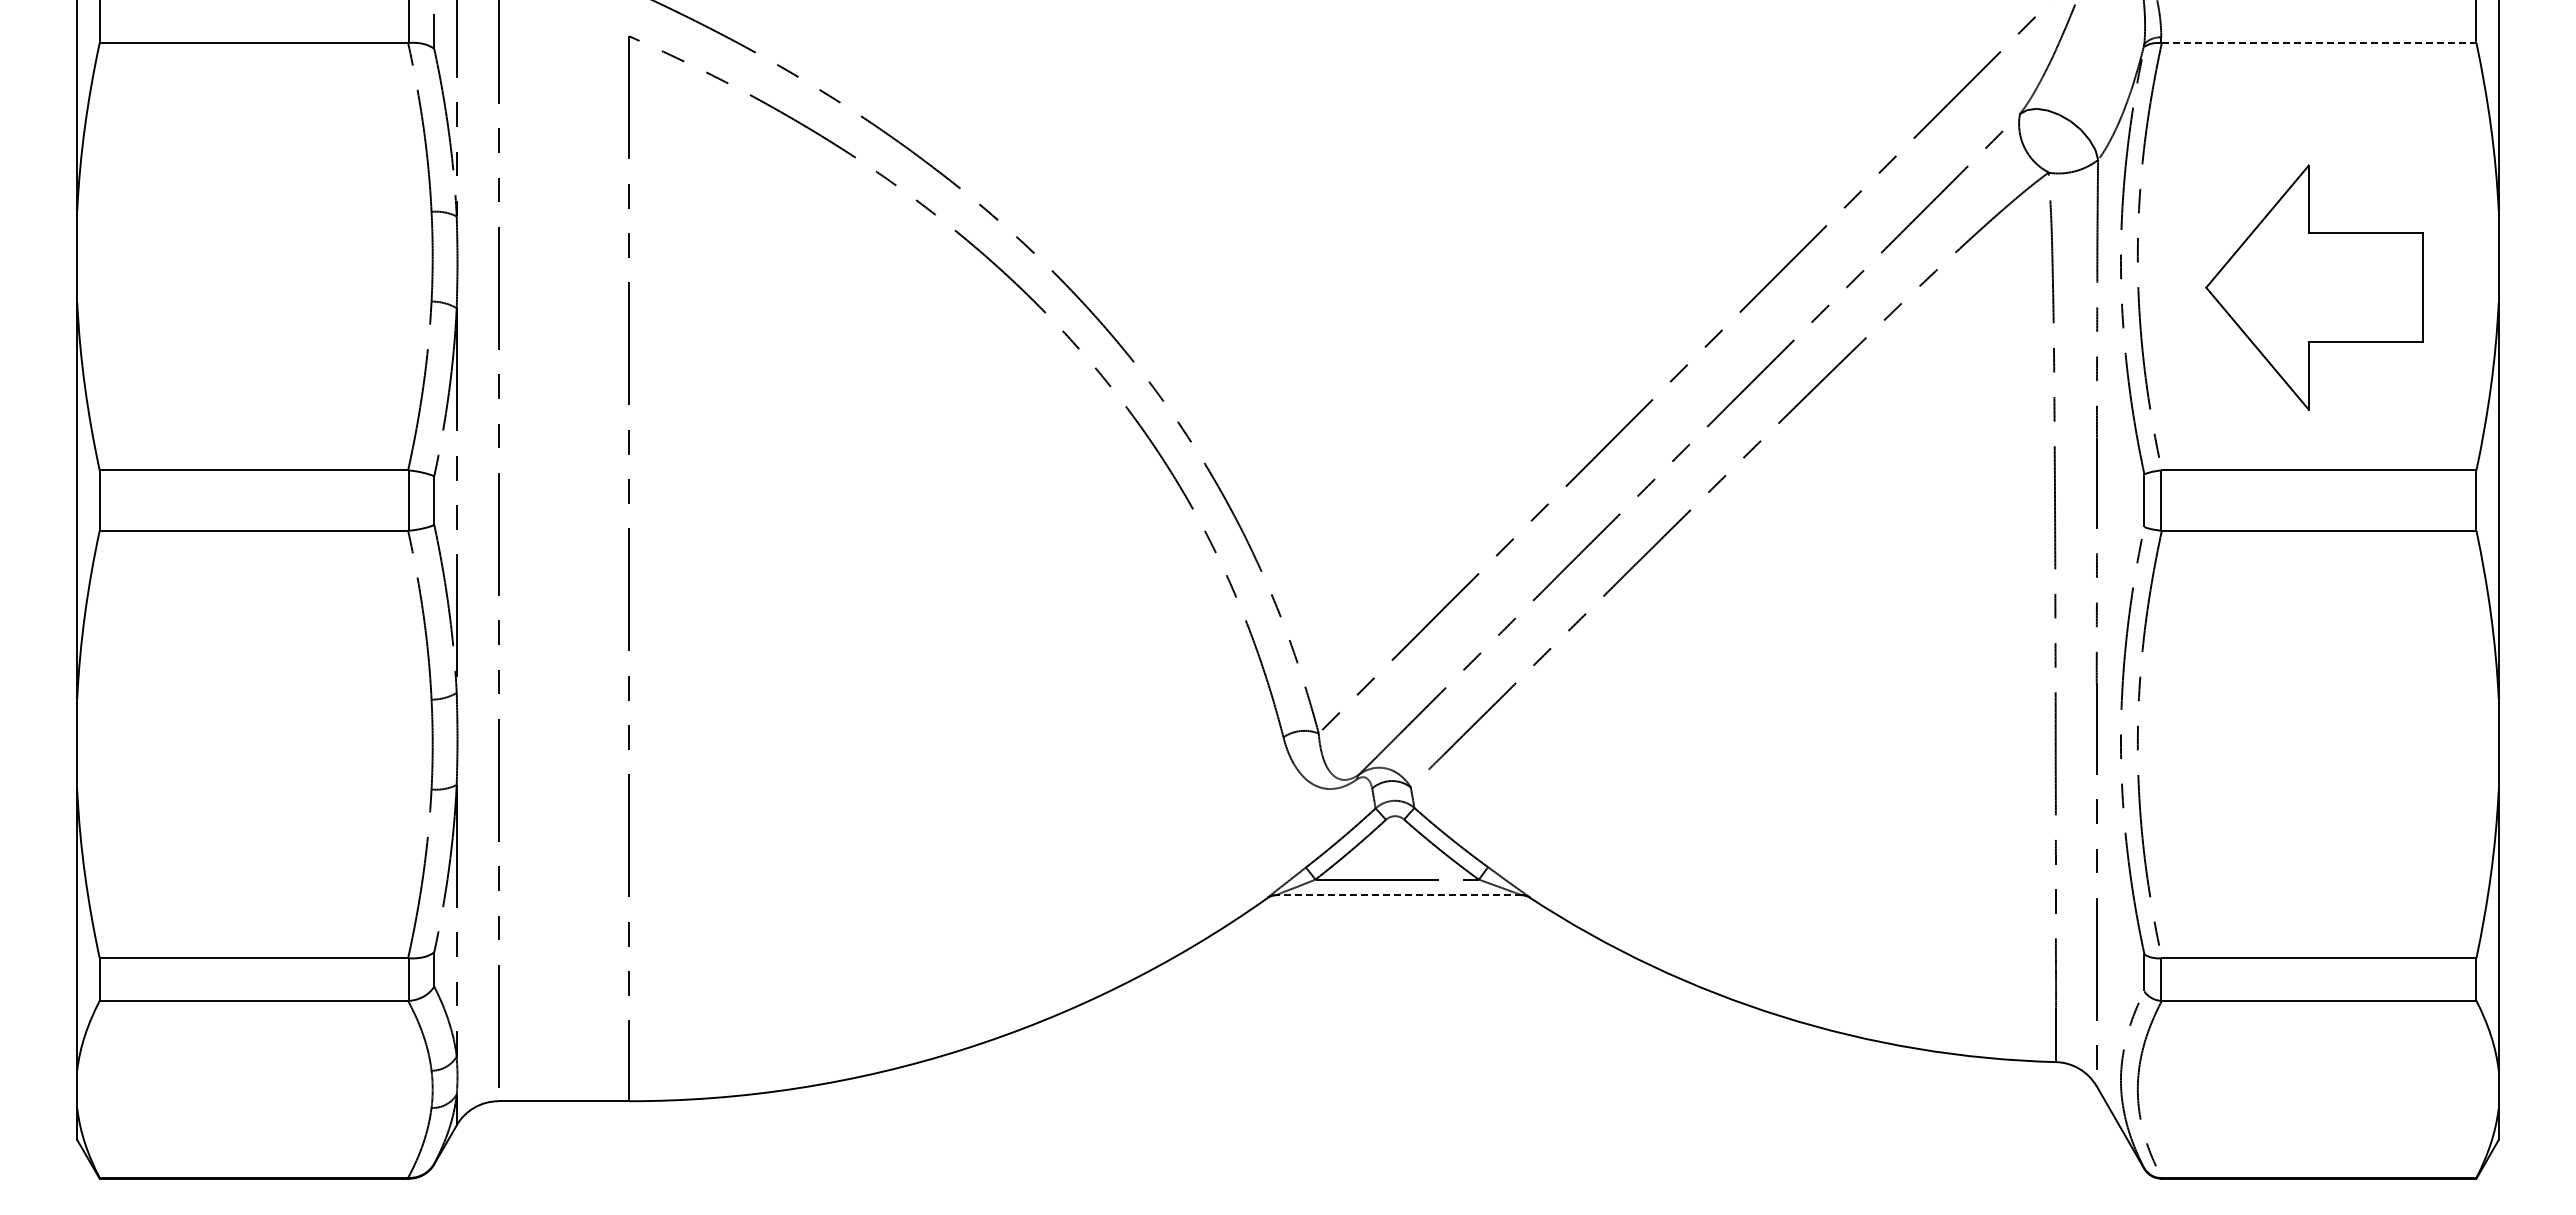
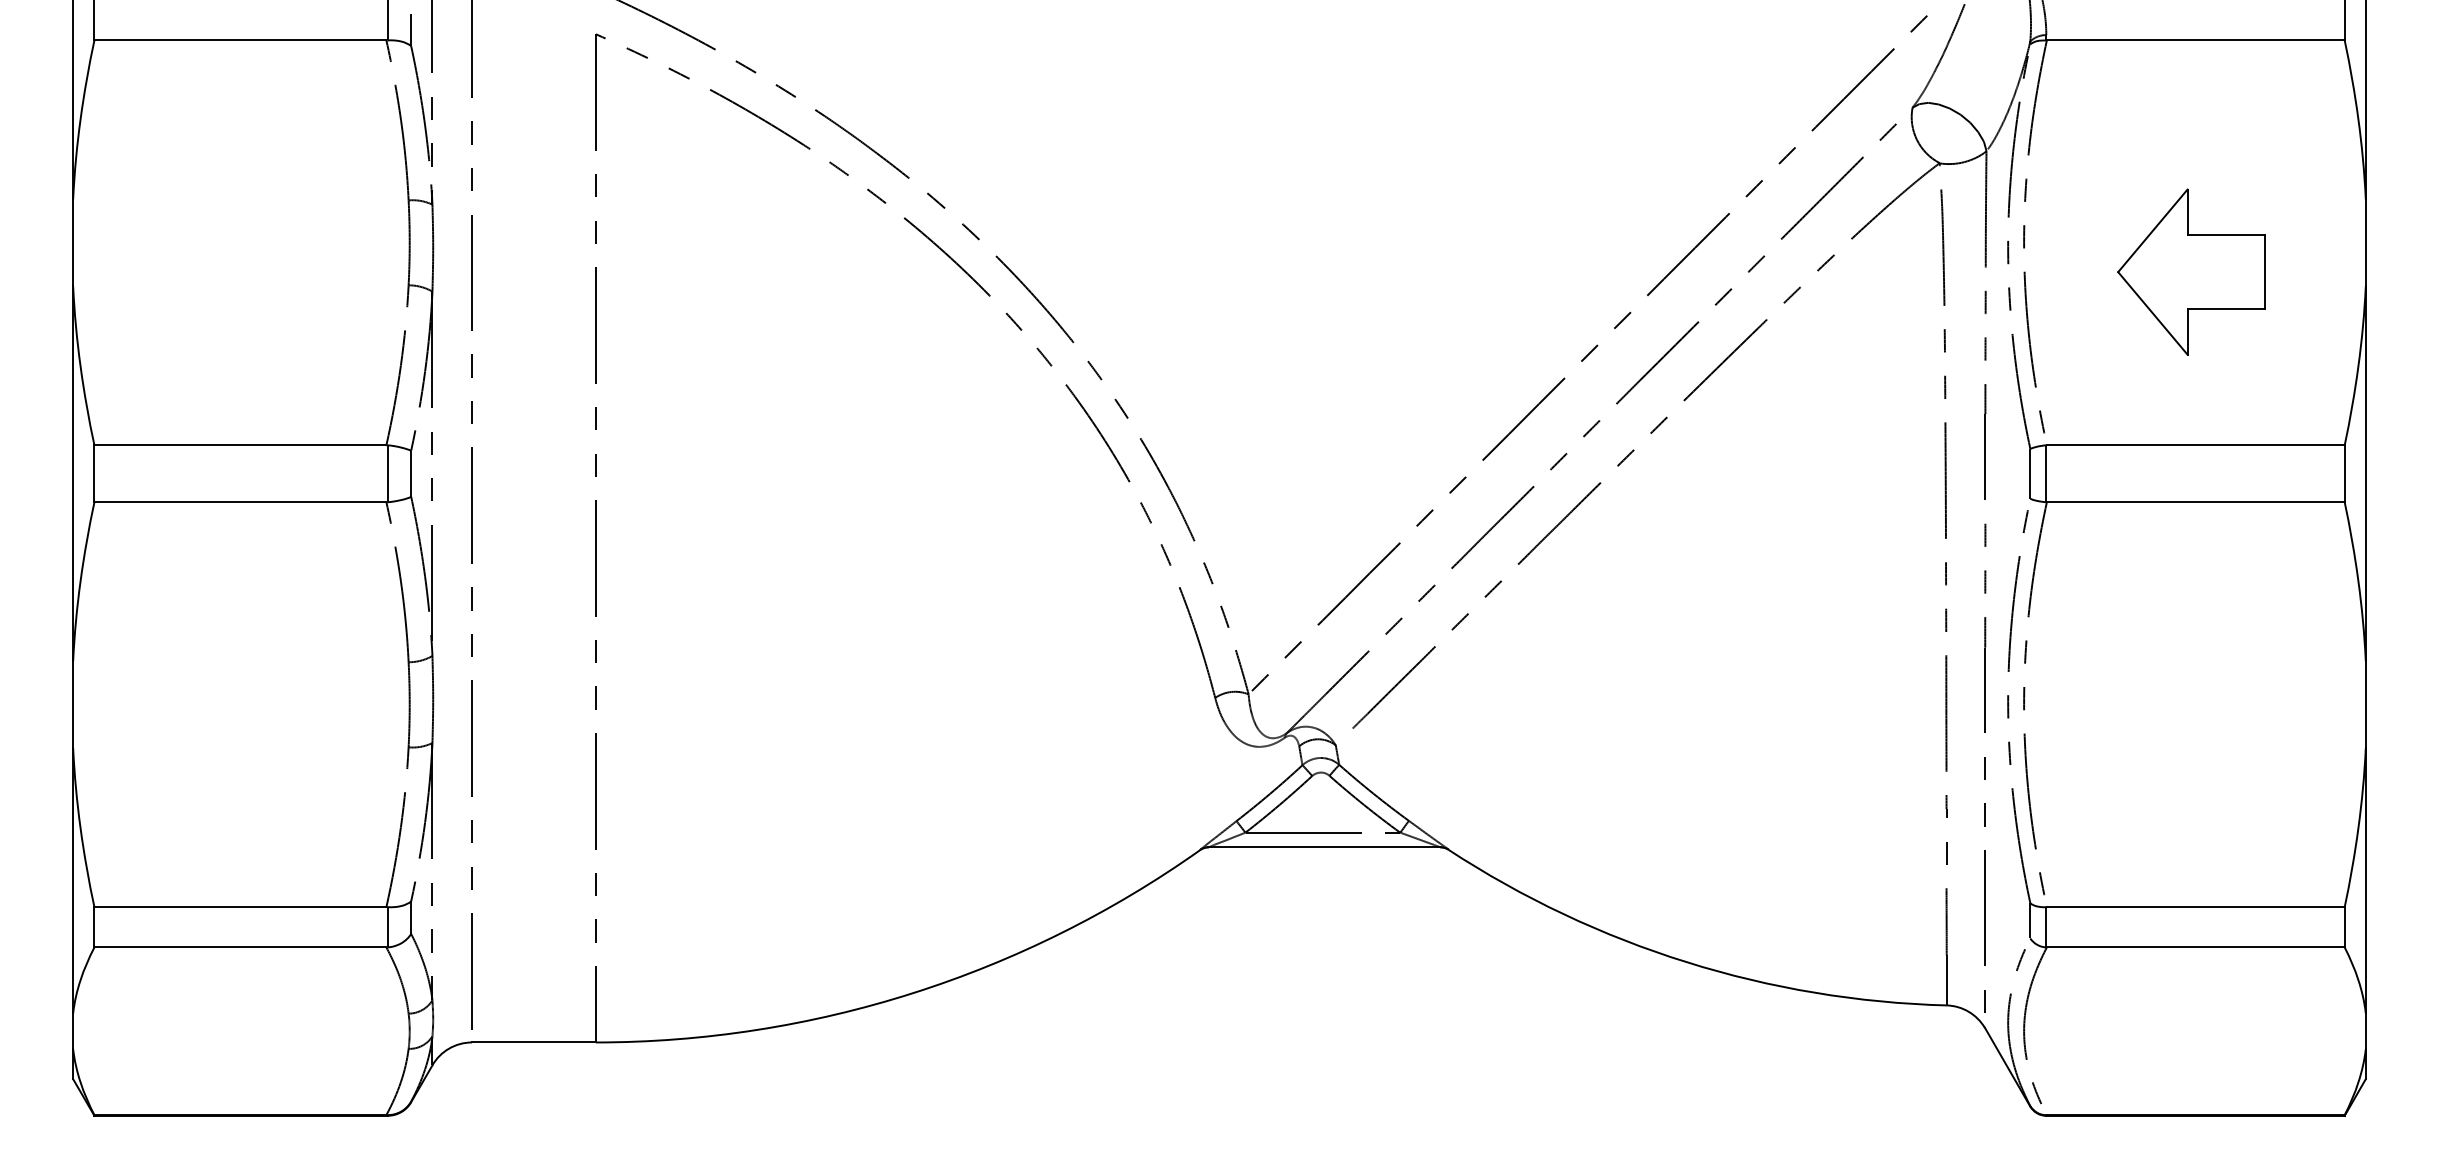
line: (2319, 42) -> (2196, 40), dashed -> solid
part: (2314, 287) -> (2191, 272), size x0.71
line: (1398, 895) -> (1324, 847), dashed -> solid

